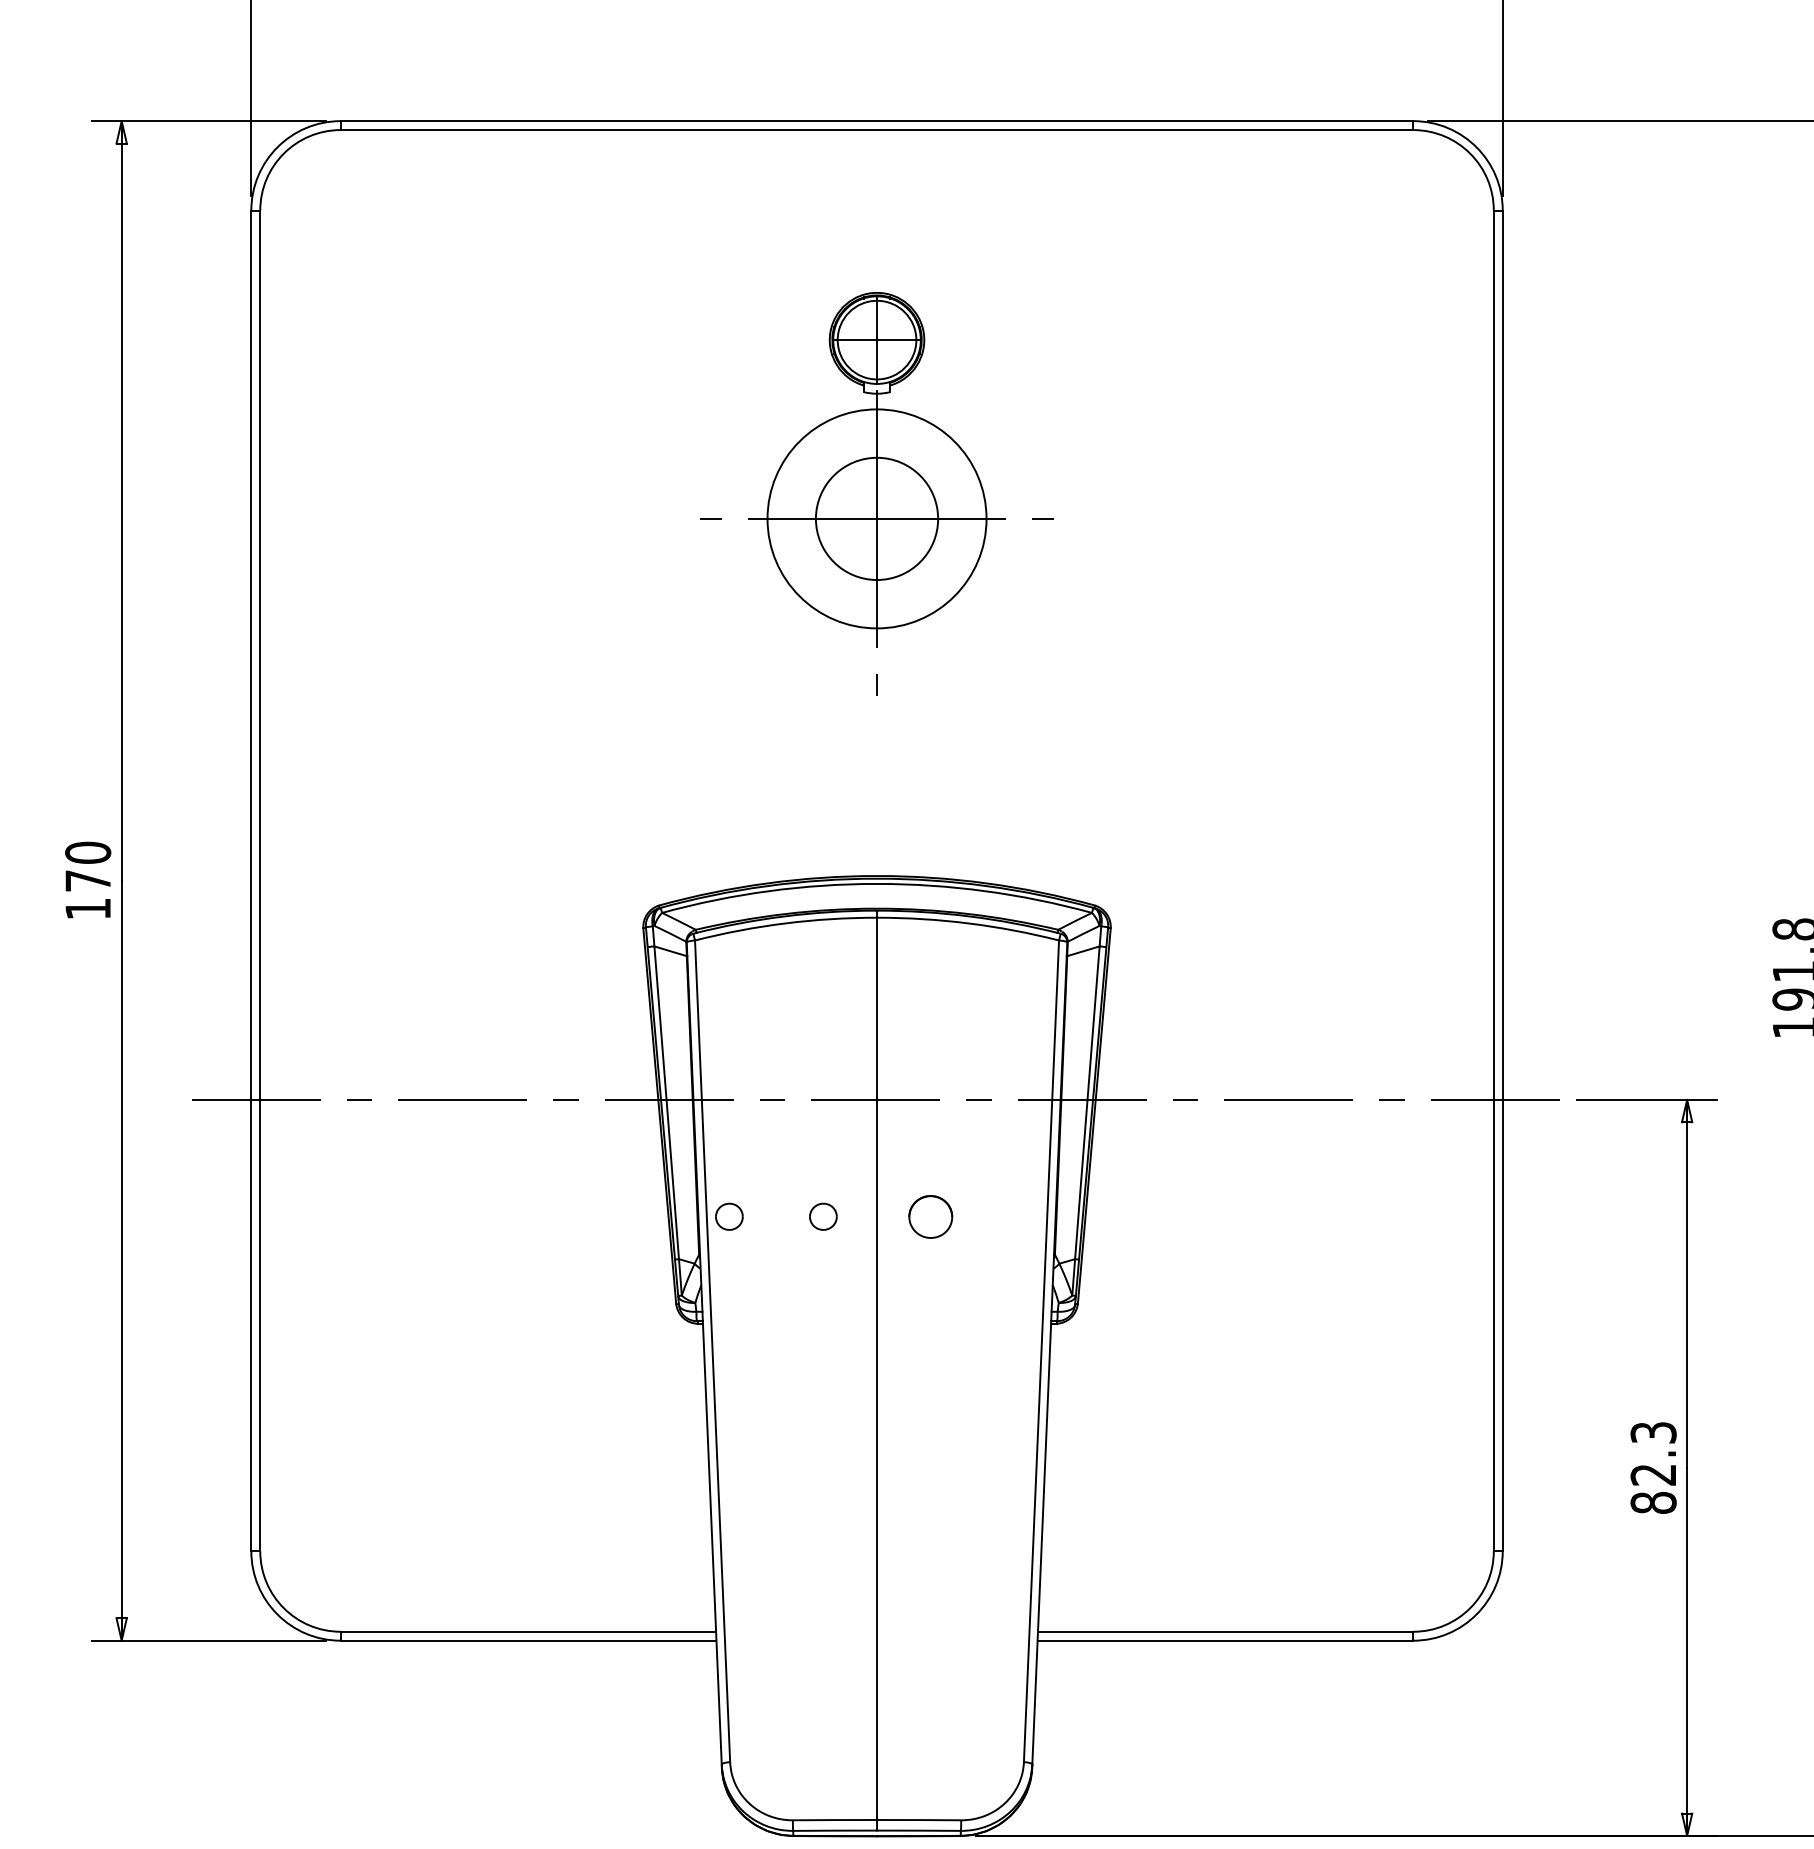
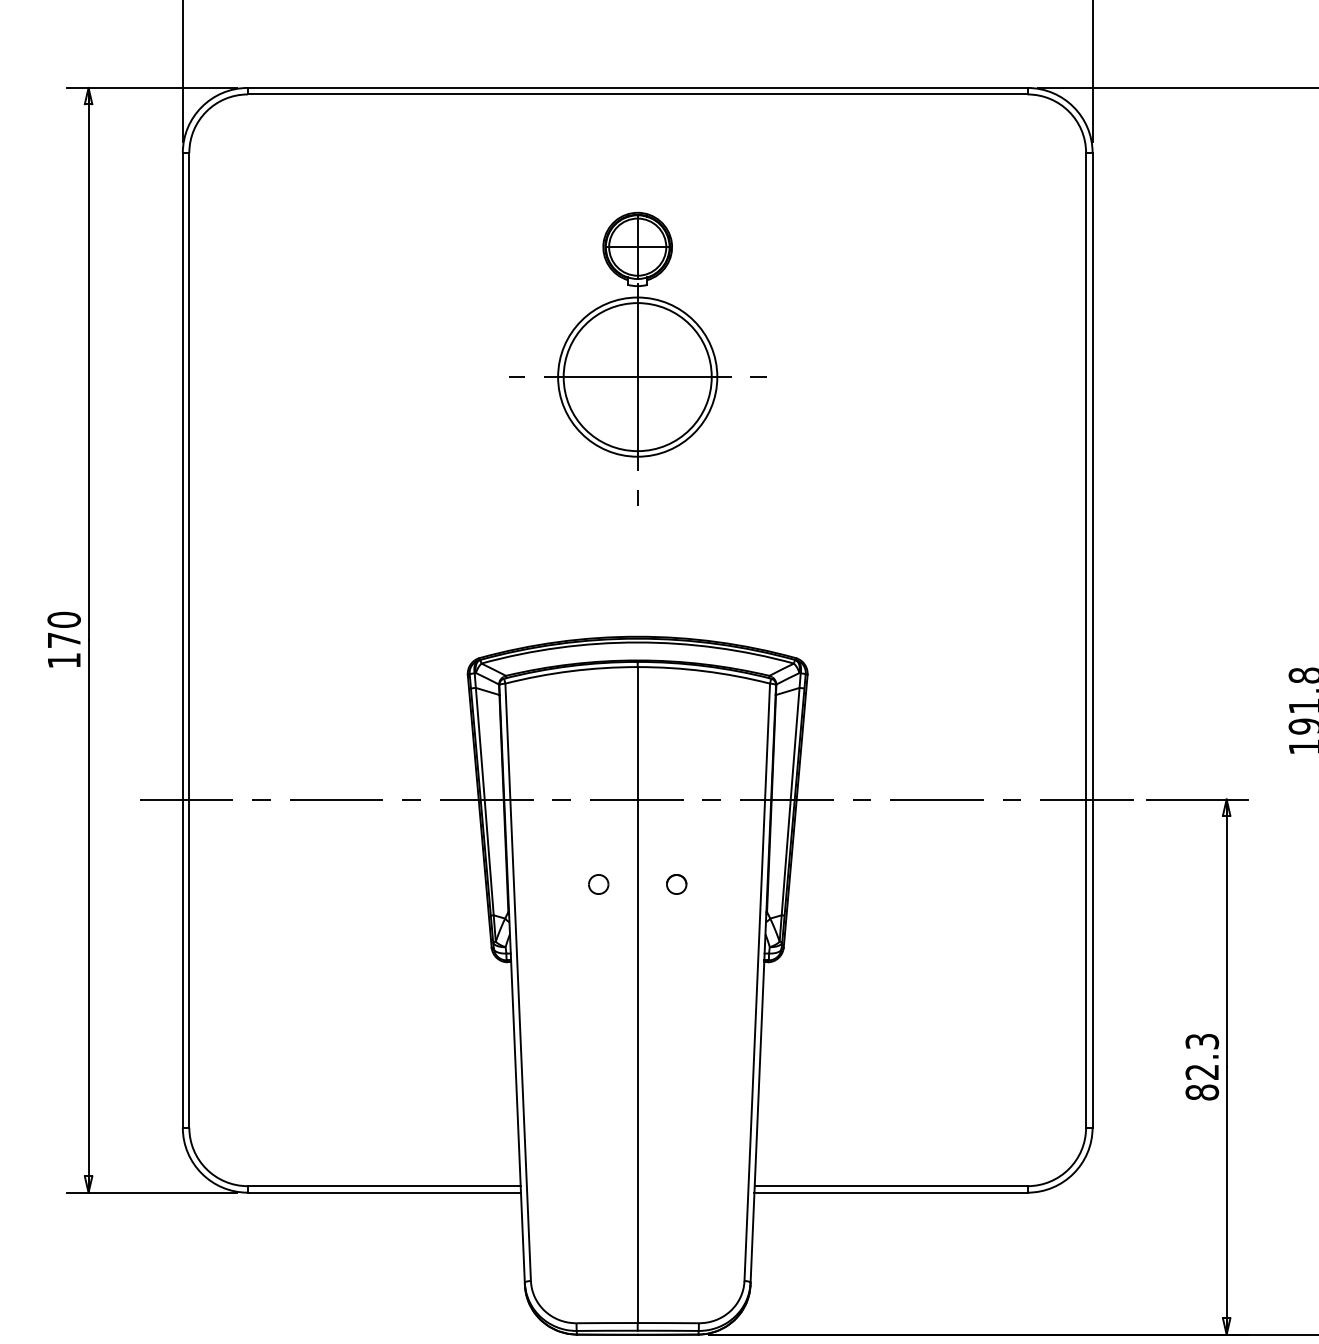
circle: (876, 518) -> (637, 376), size x1.67
part: (729, 1216) -> (530, 884), removed
part: (930, 1216) -> (676, 884), size x0.62

